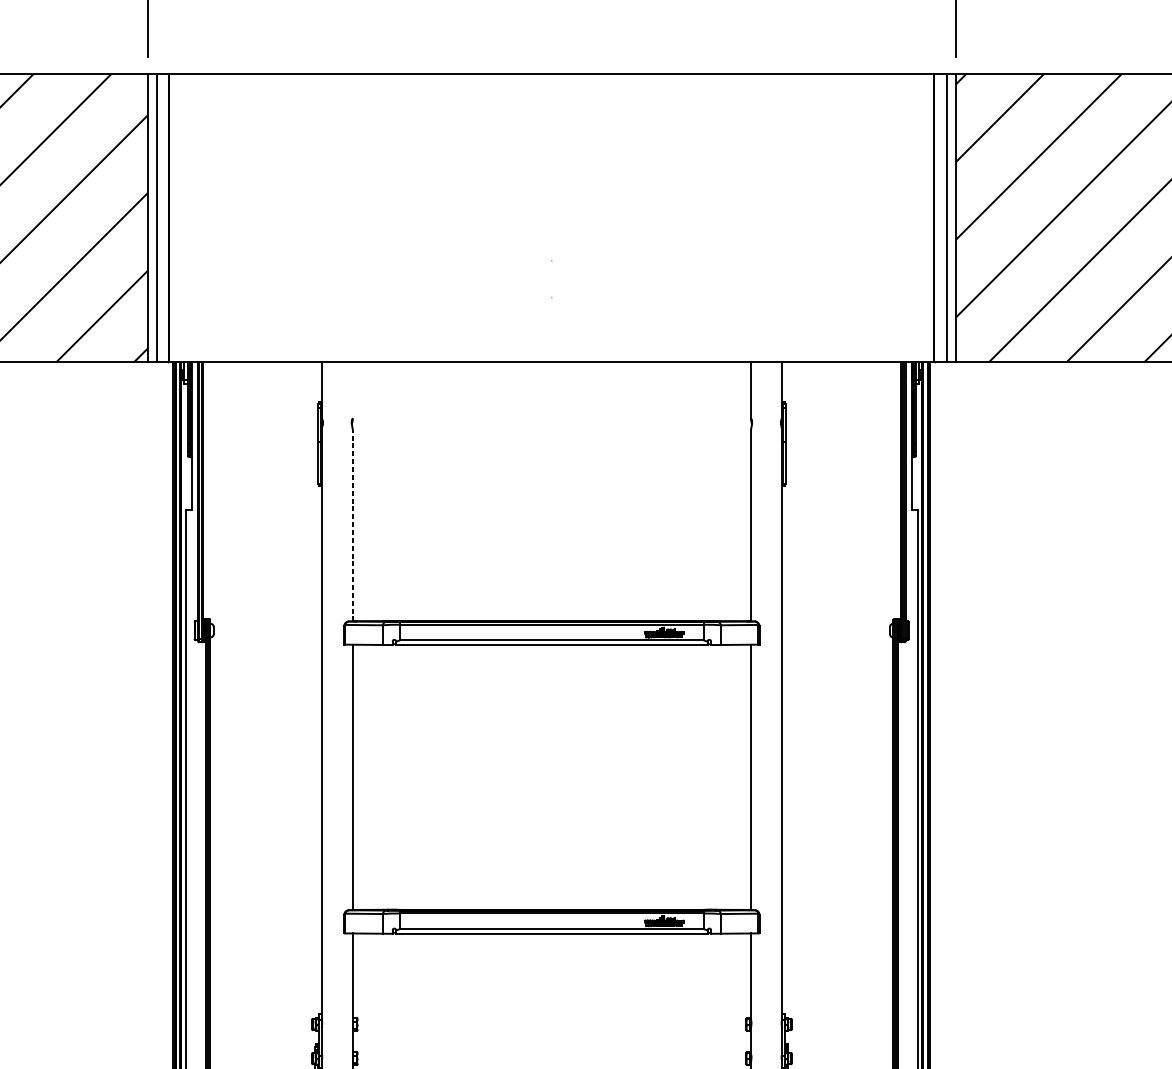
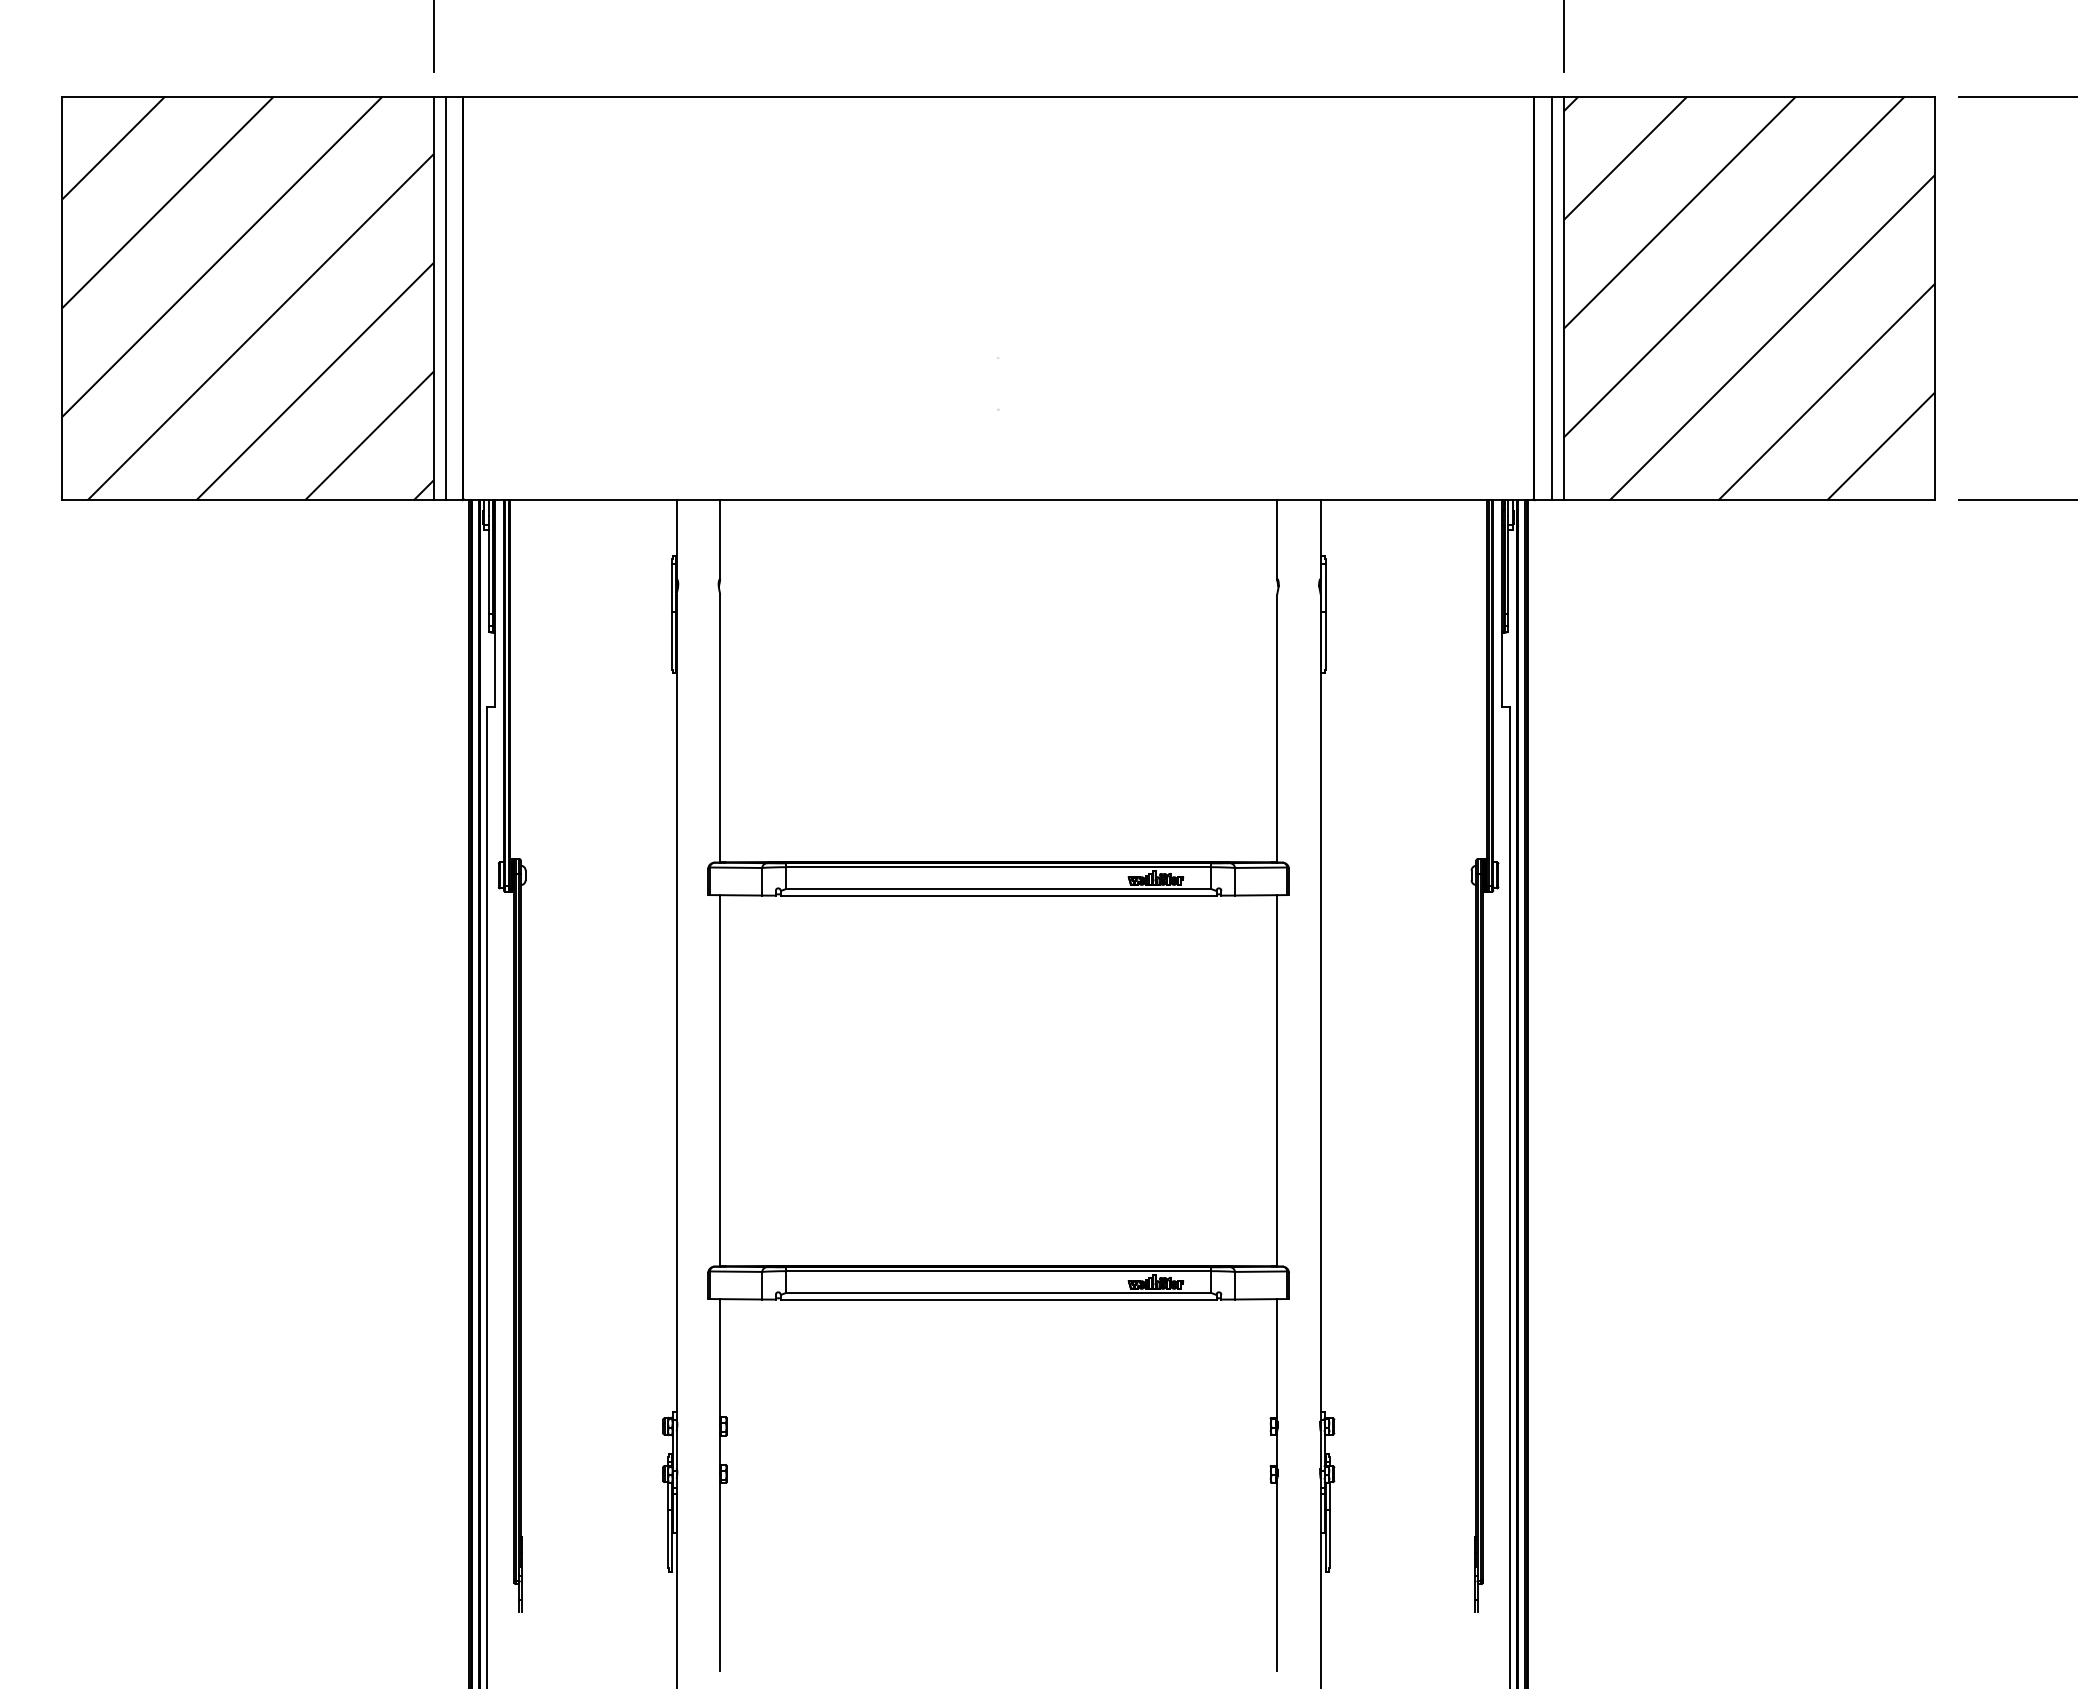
line: (353, 390) -> (720, 539), added
line: (353, 525) -> (720, 728), dashed -> solid

